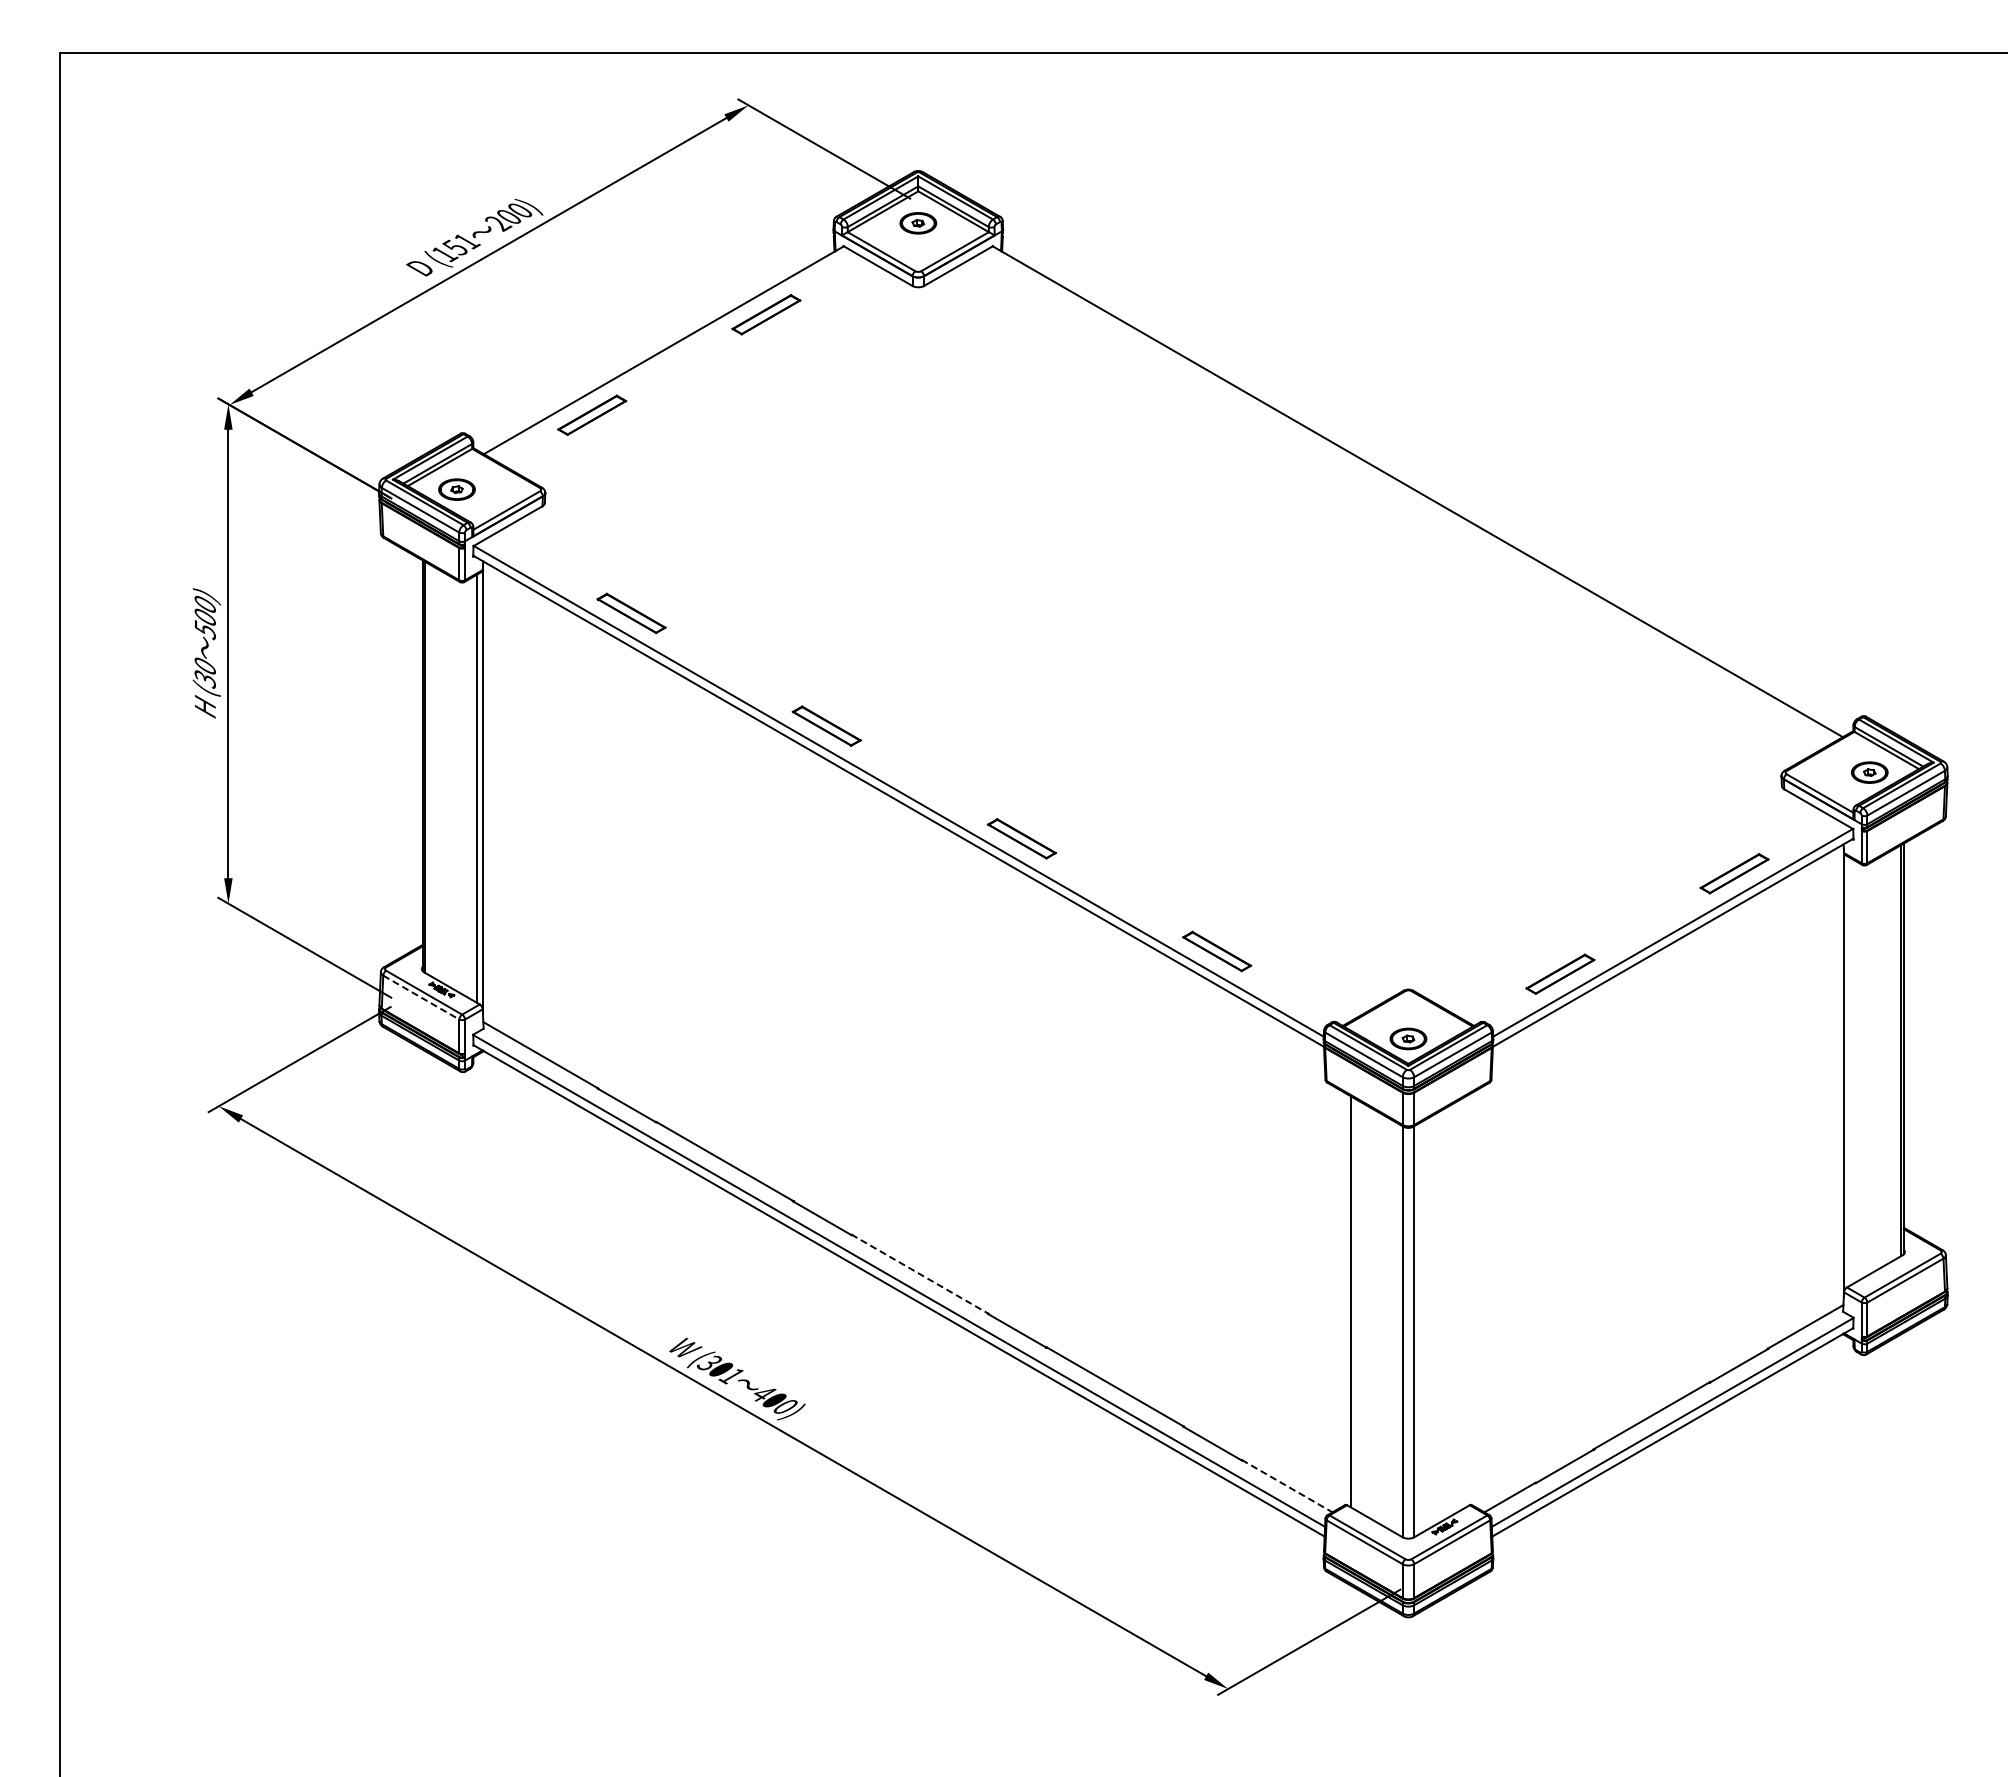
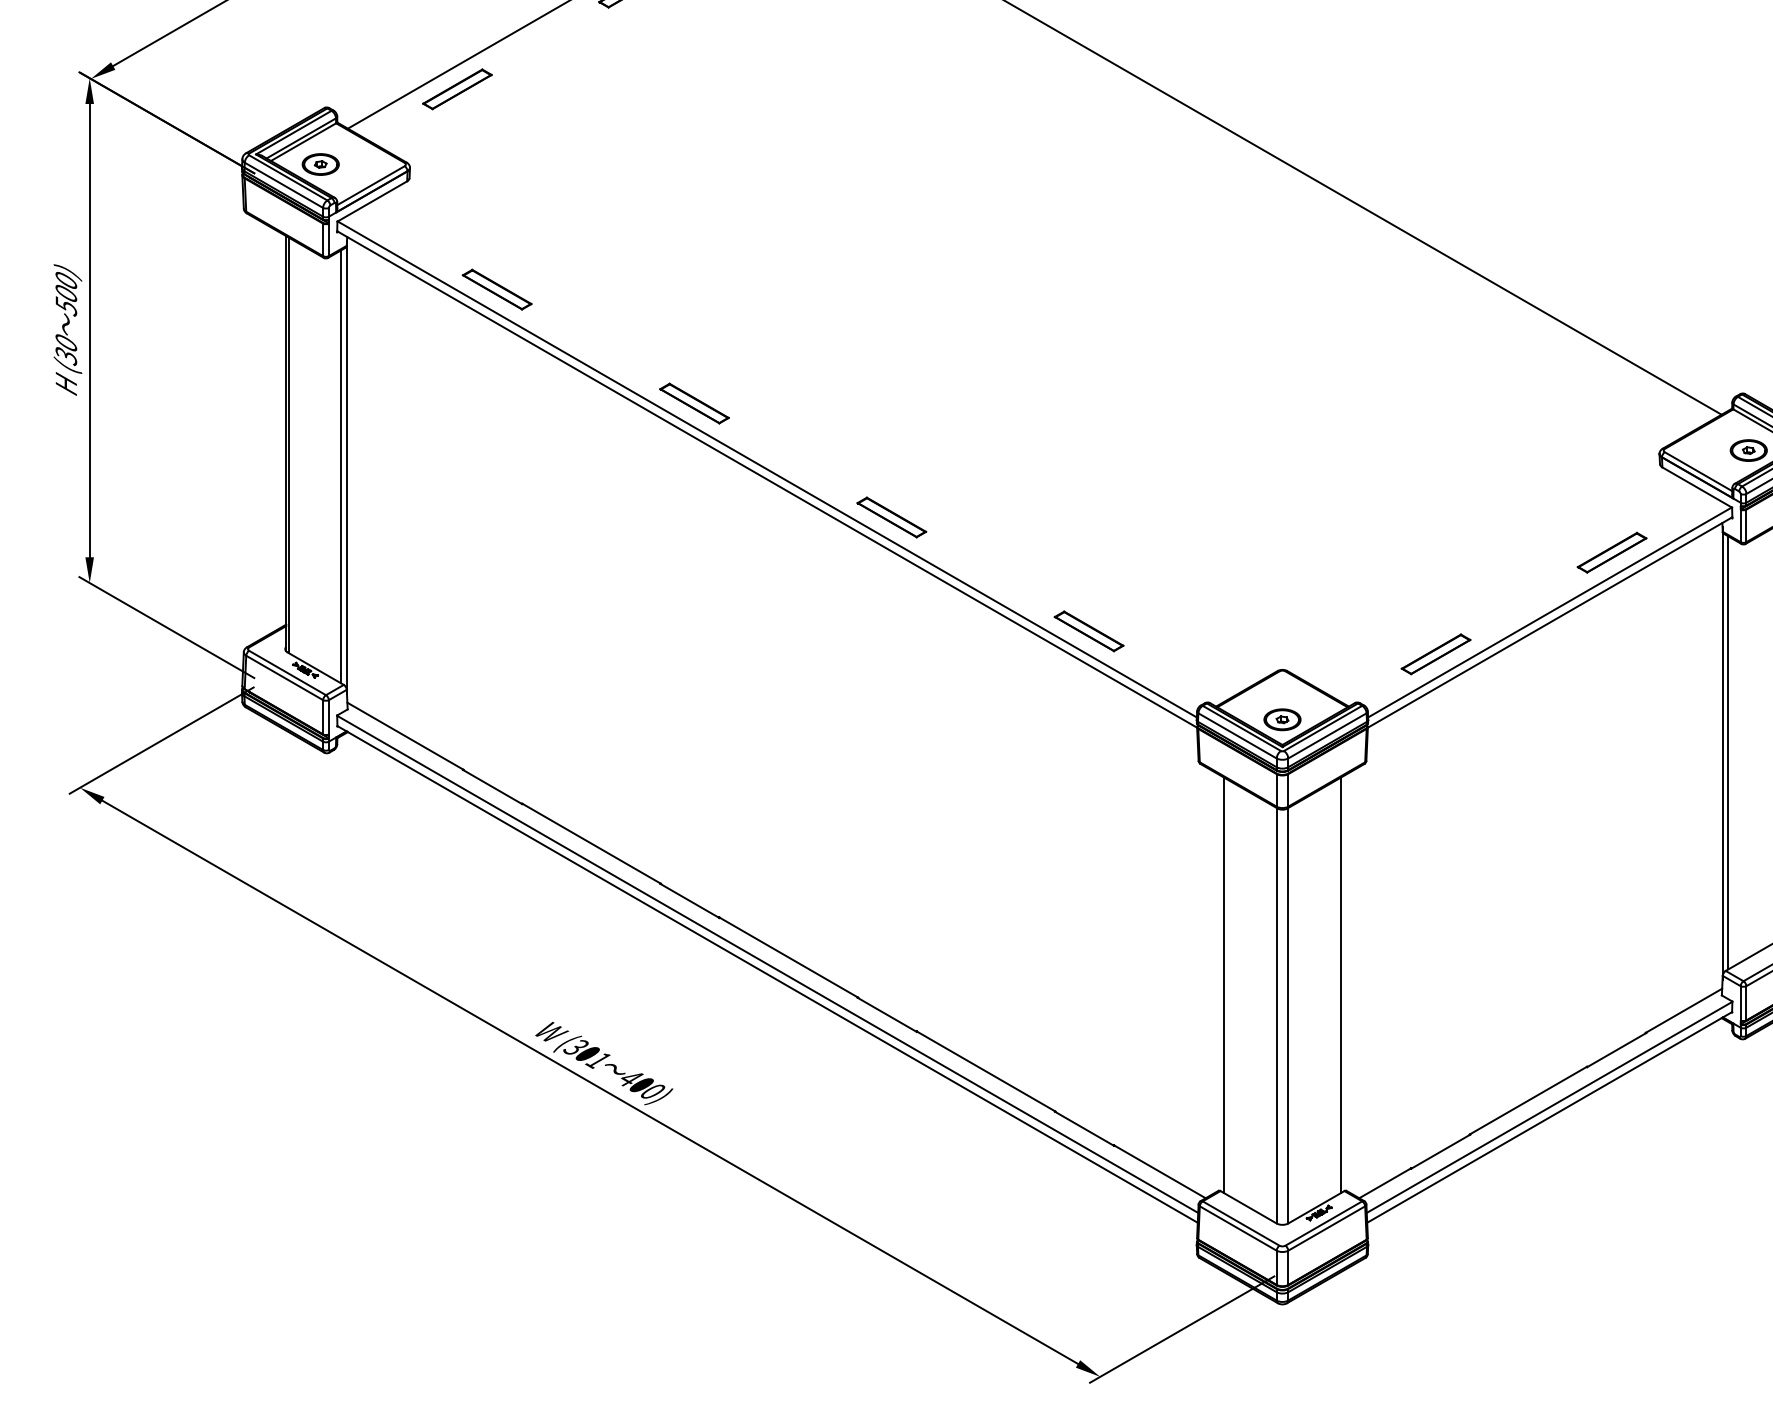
line: (421, 997) -> (284, 677), dashed -> solid
line: (1849, 1071) -> (1728, 752), added
line: (920, 1274) -> (789, 957), dashed -> solid
line: (1466, 1301) -> (1341, 985), added
line: (1287, 1486) -> (1160, 1172), dashed -> solid

